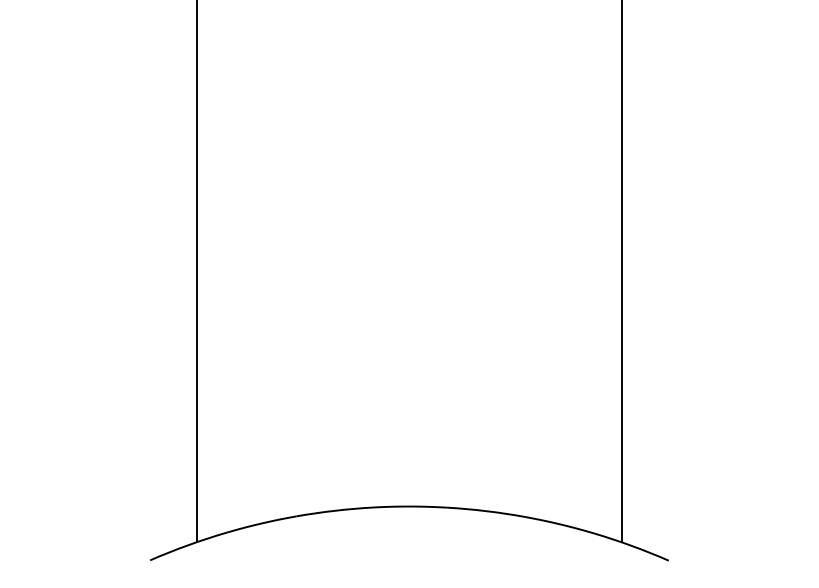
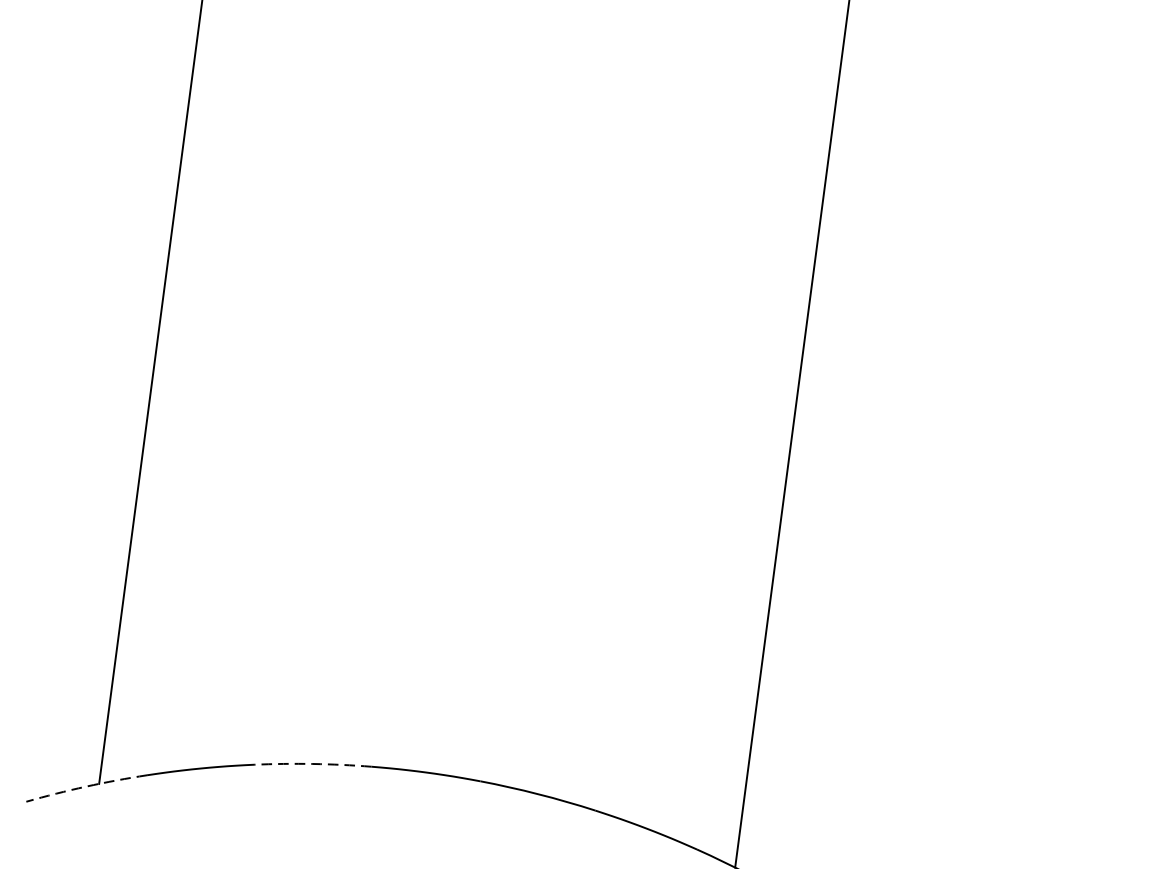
arc: (335, 510) -> (313, 763), solid -> dashed
arc: (188, 545) -> (86, 787), solid -> dashed

